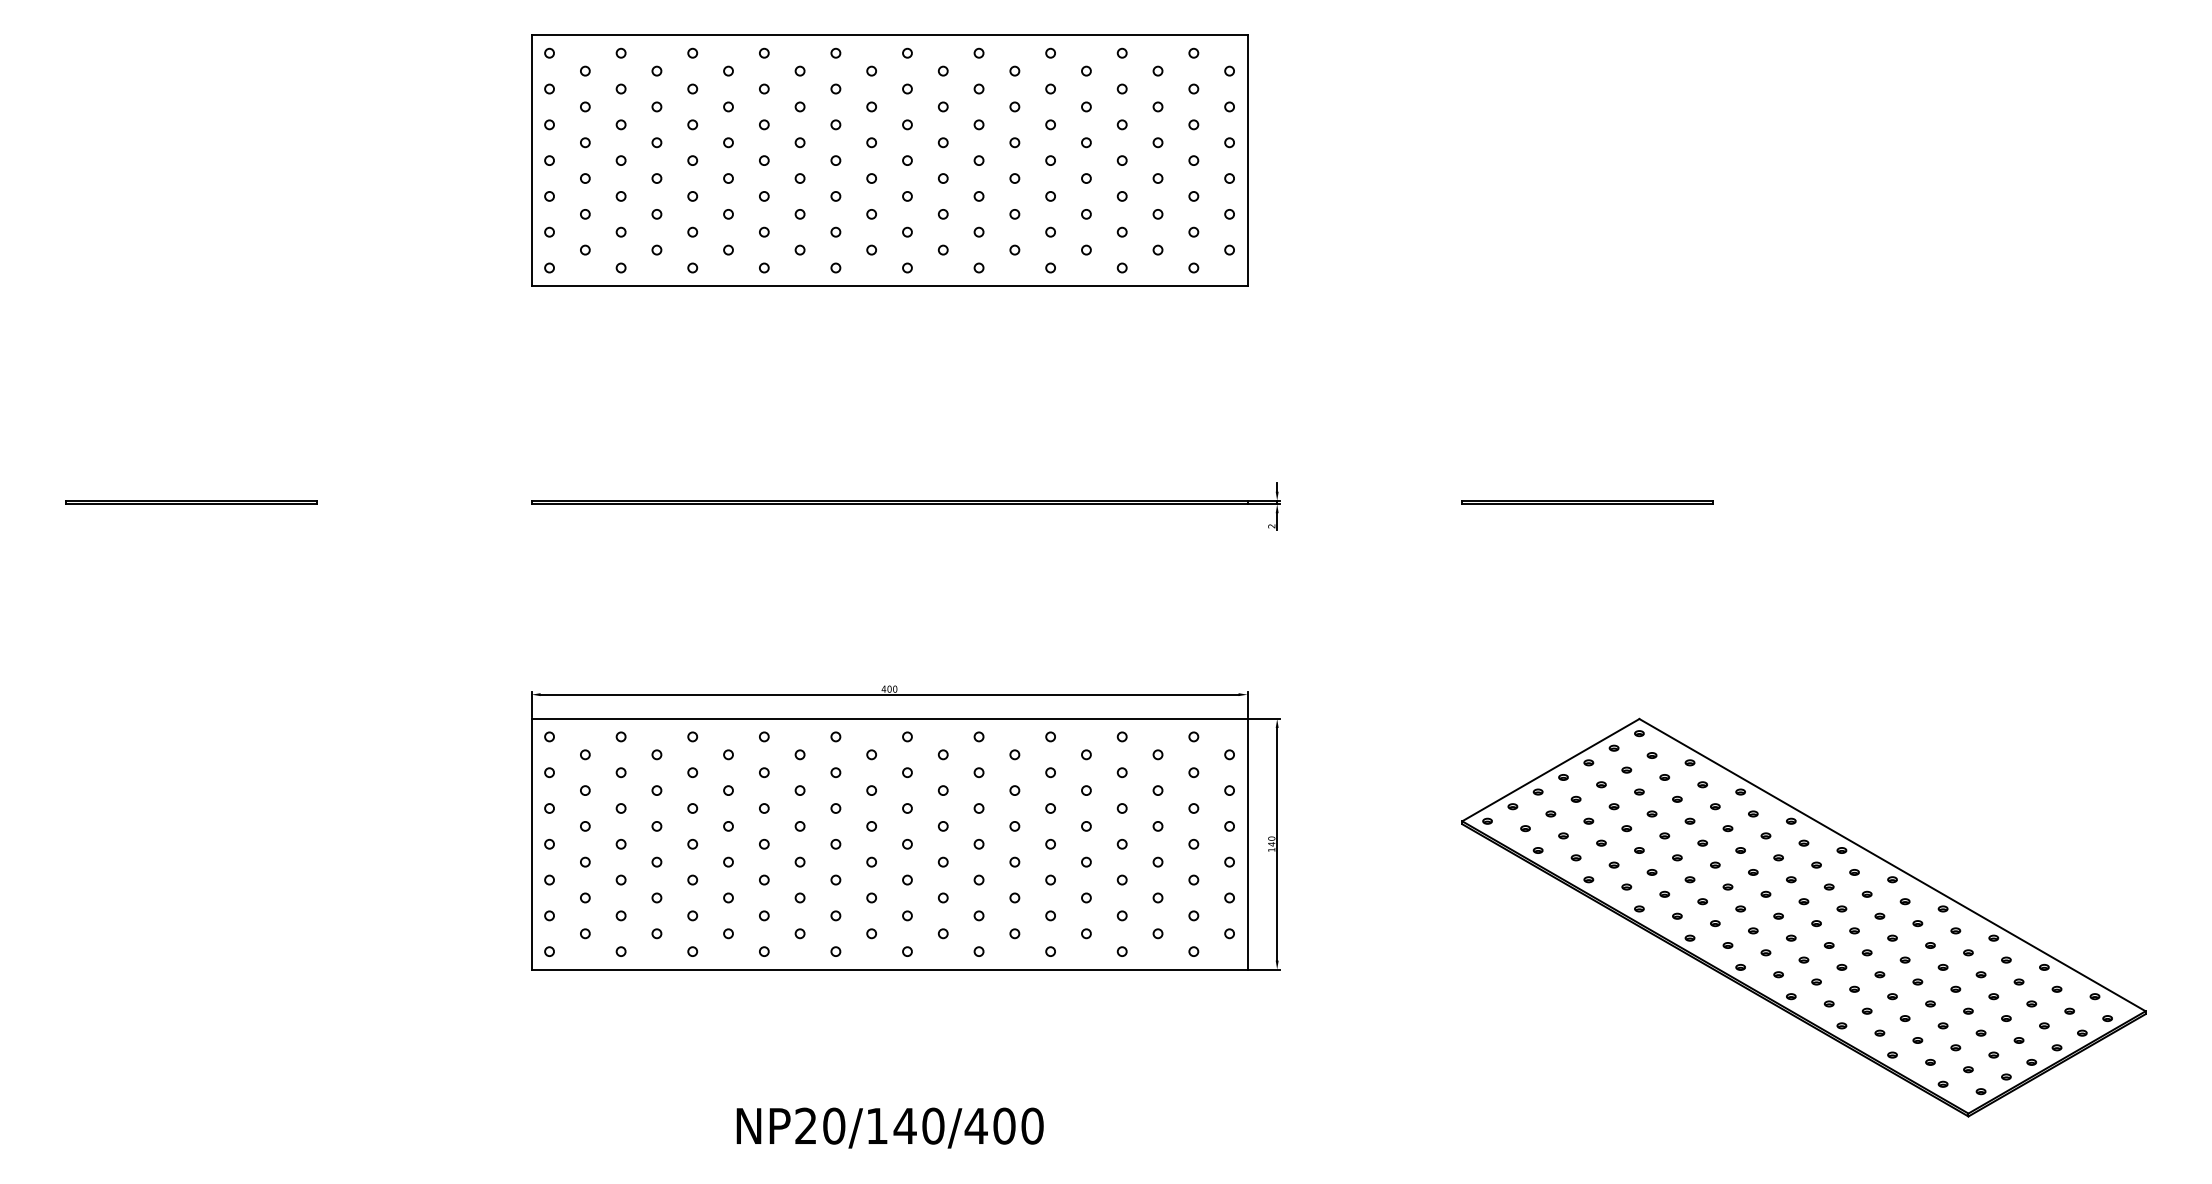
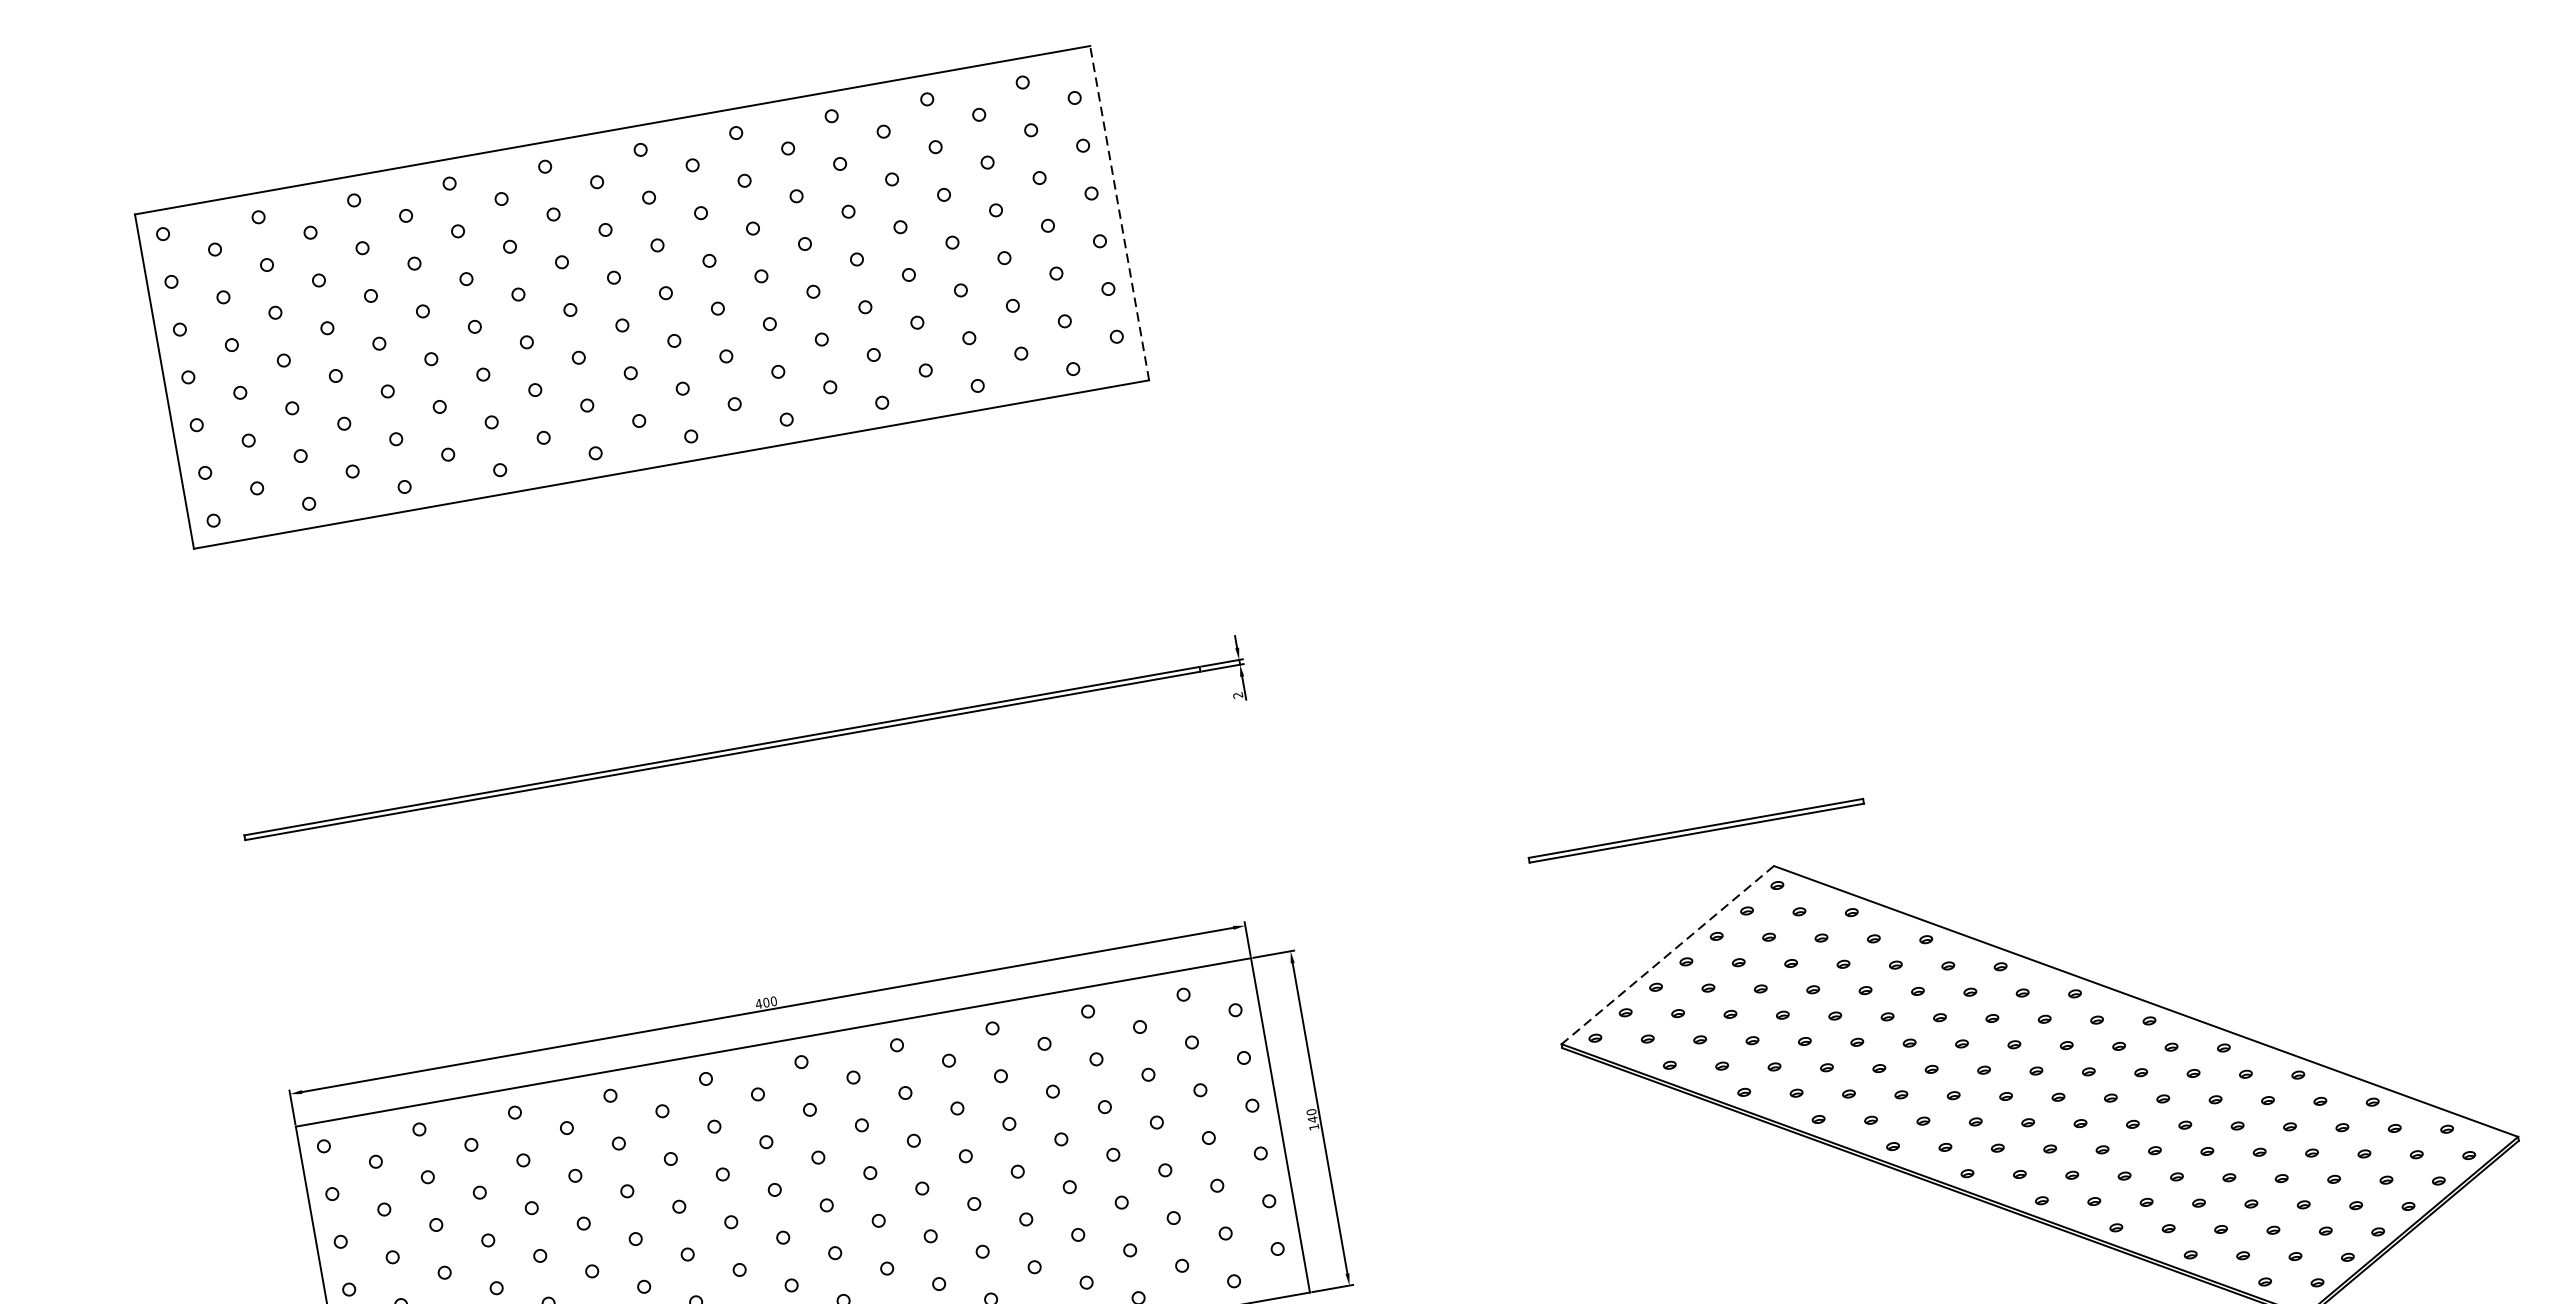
line: (1247, 160) -> (1119, 213), solid -> dashed
line: (1587, 501) -> (1696, 829), moved
line: (1550, 770) -> (1667, 955), solid -> dashed

